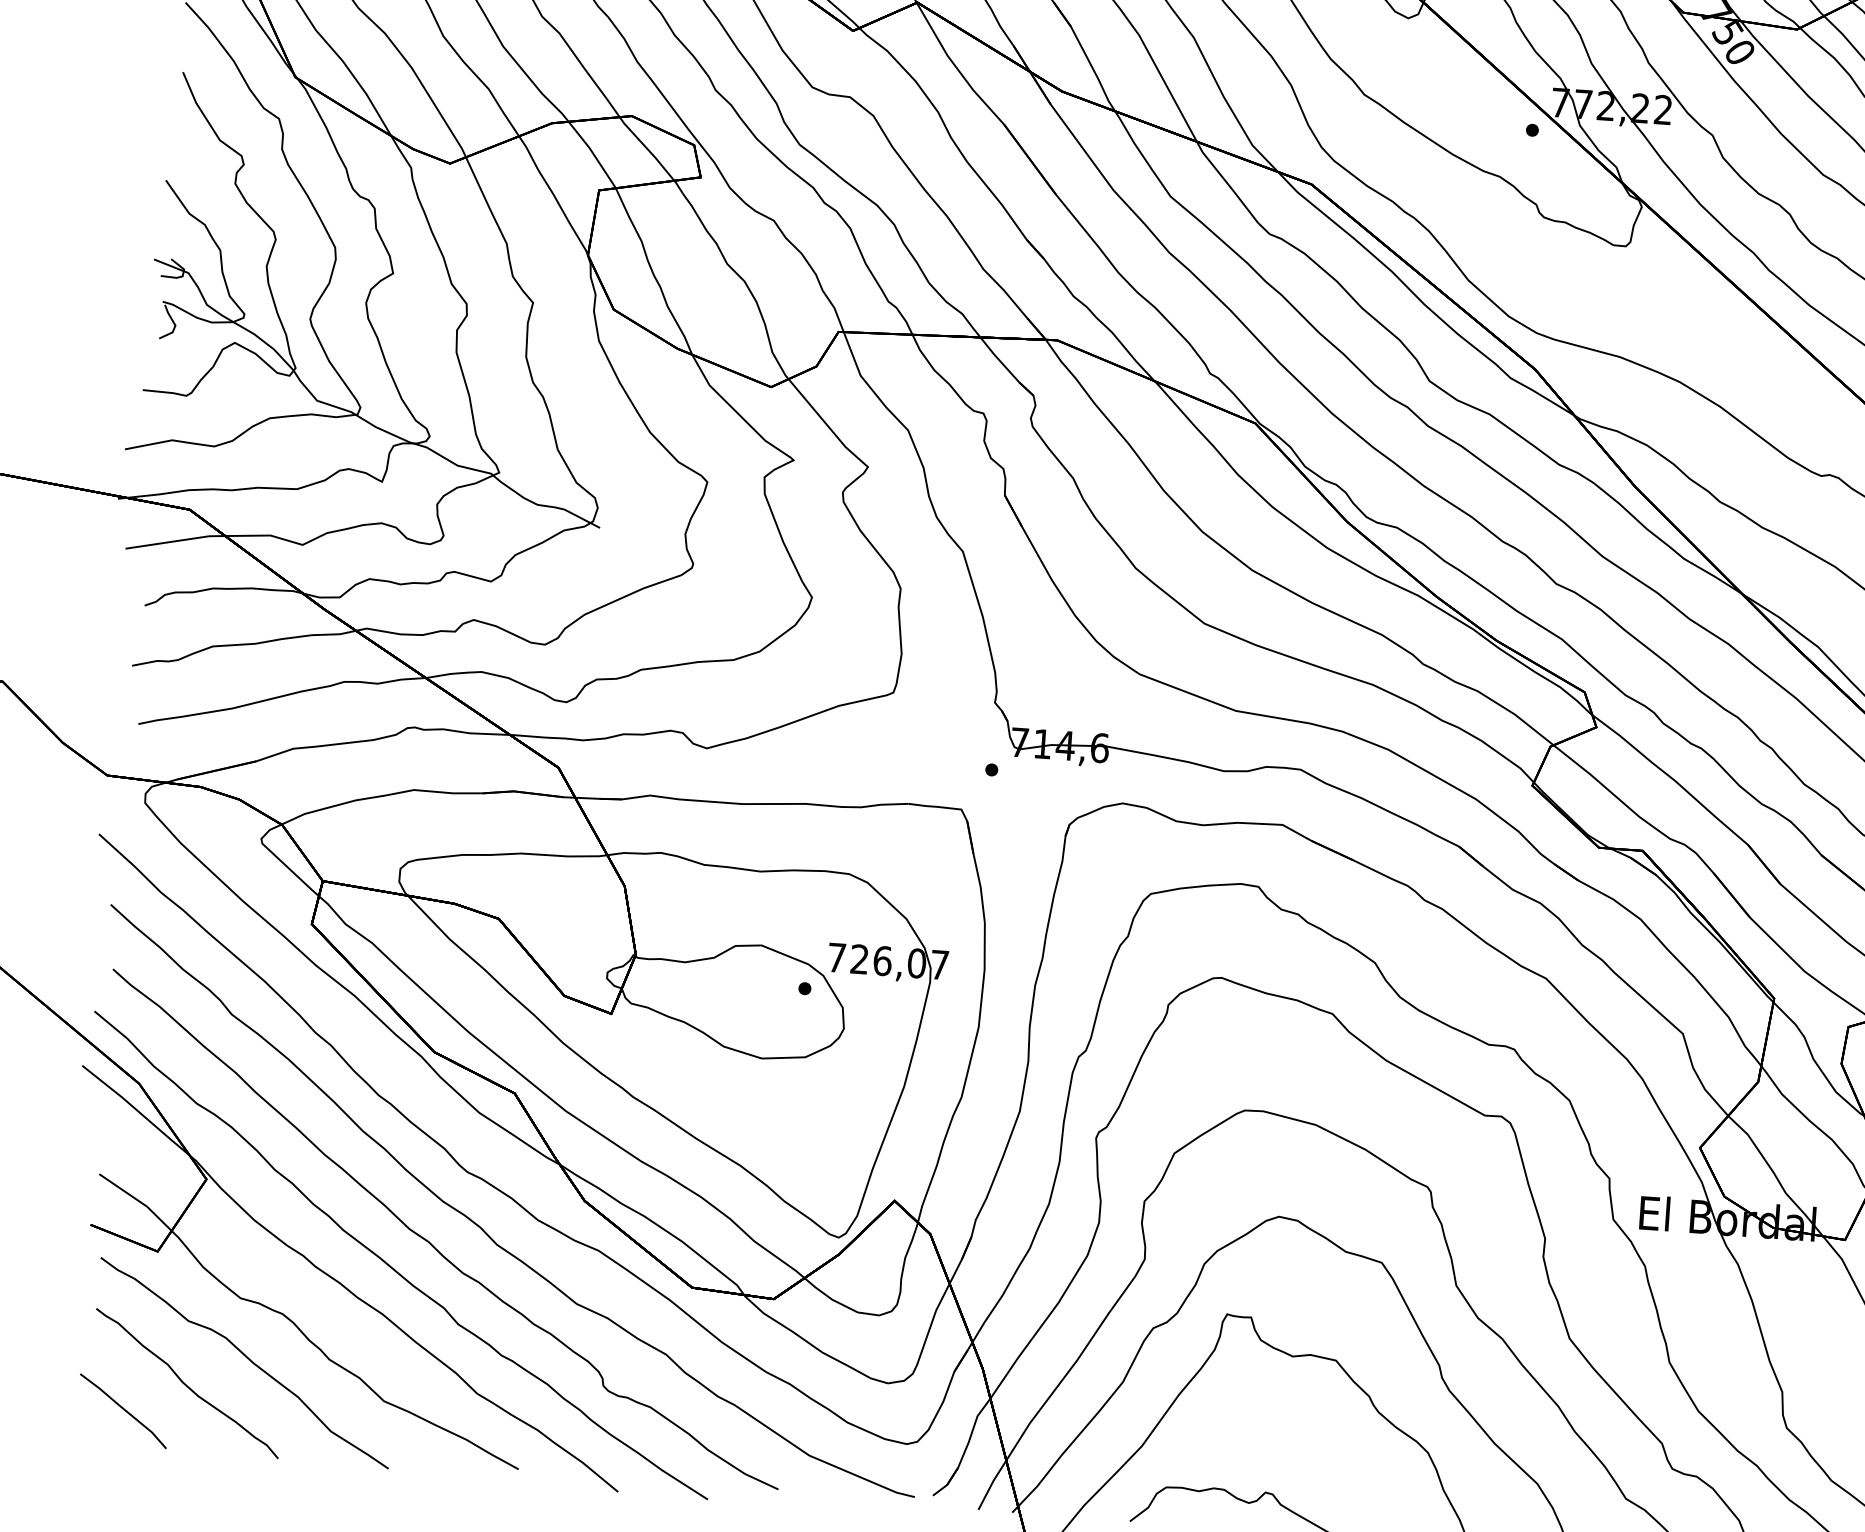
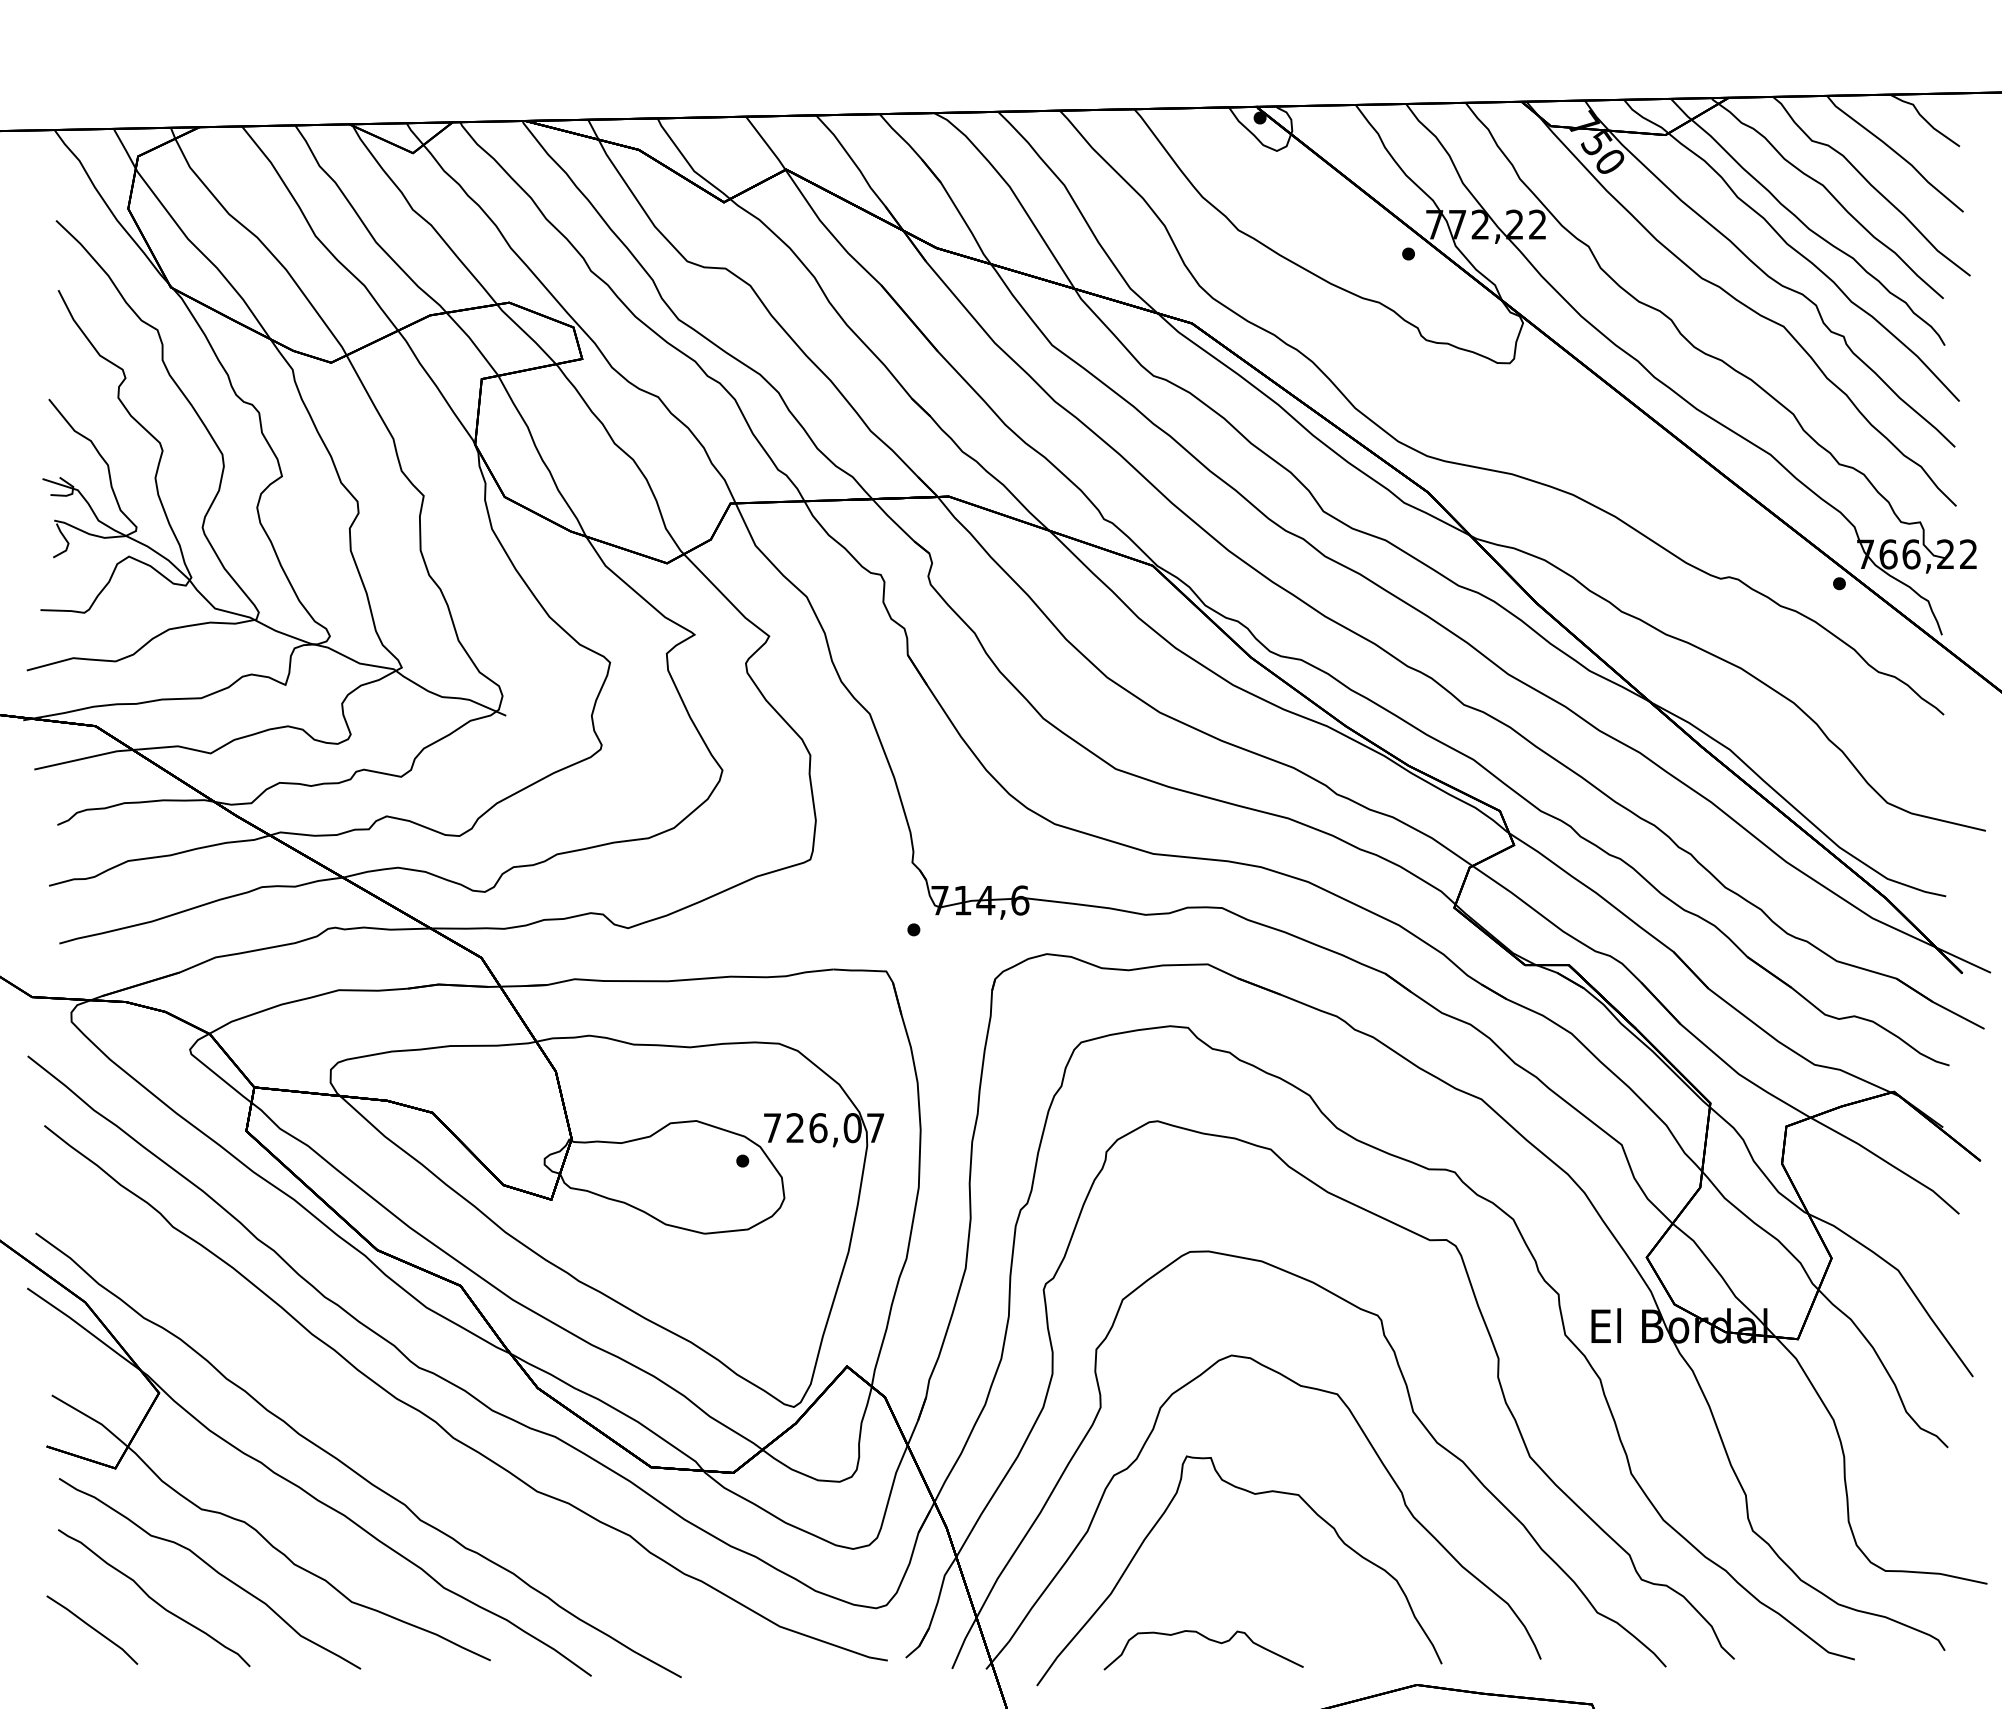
curve: (430, 1241) -> (386, 1439), removed

